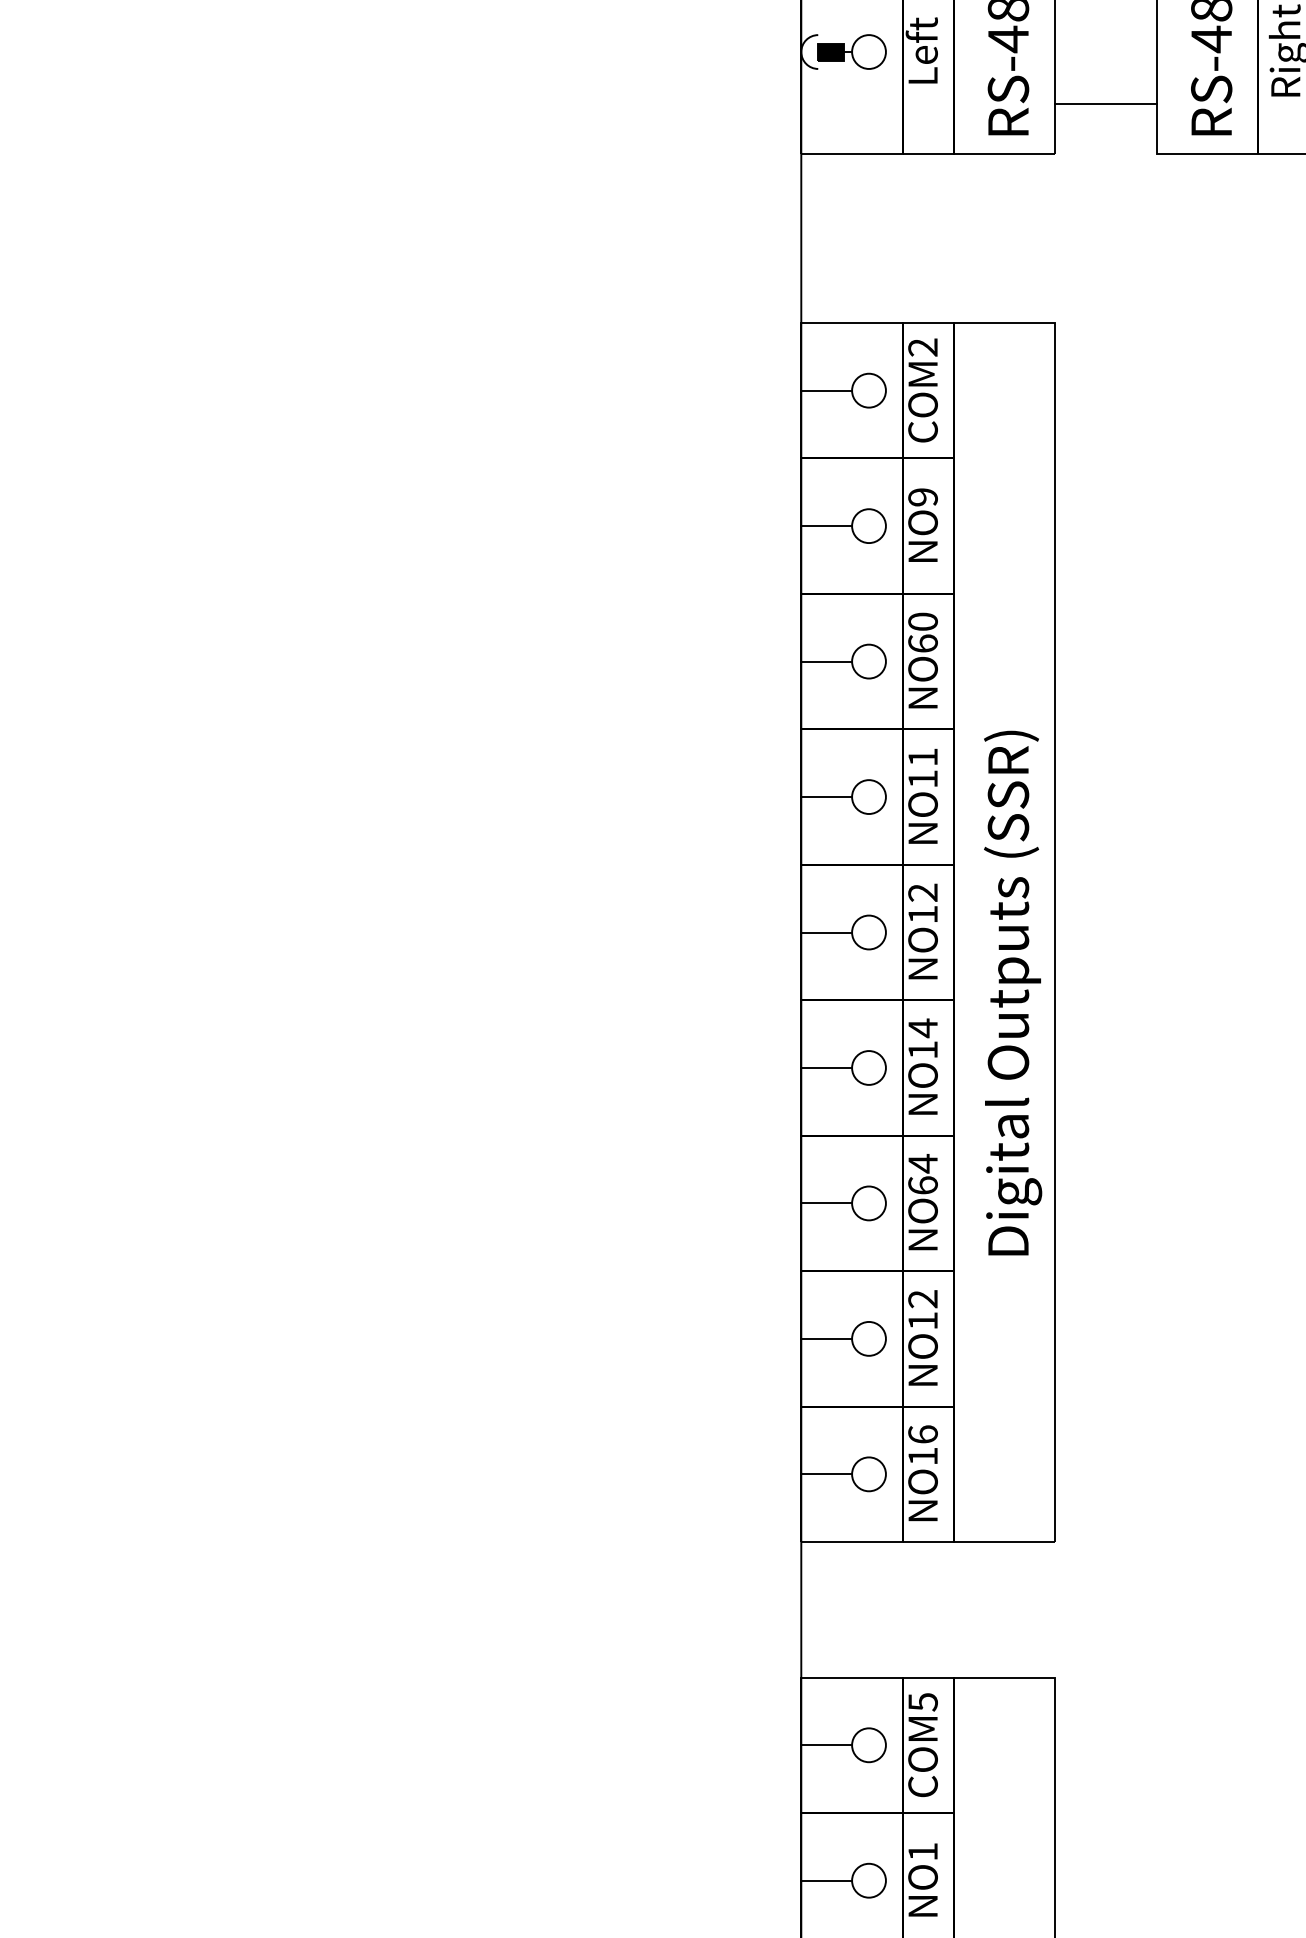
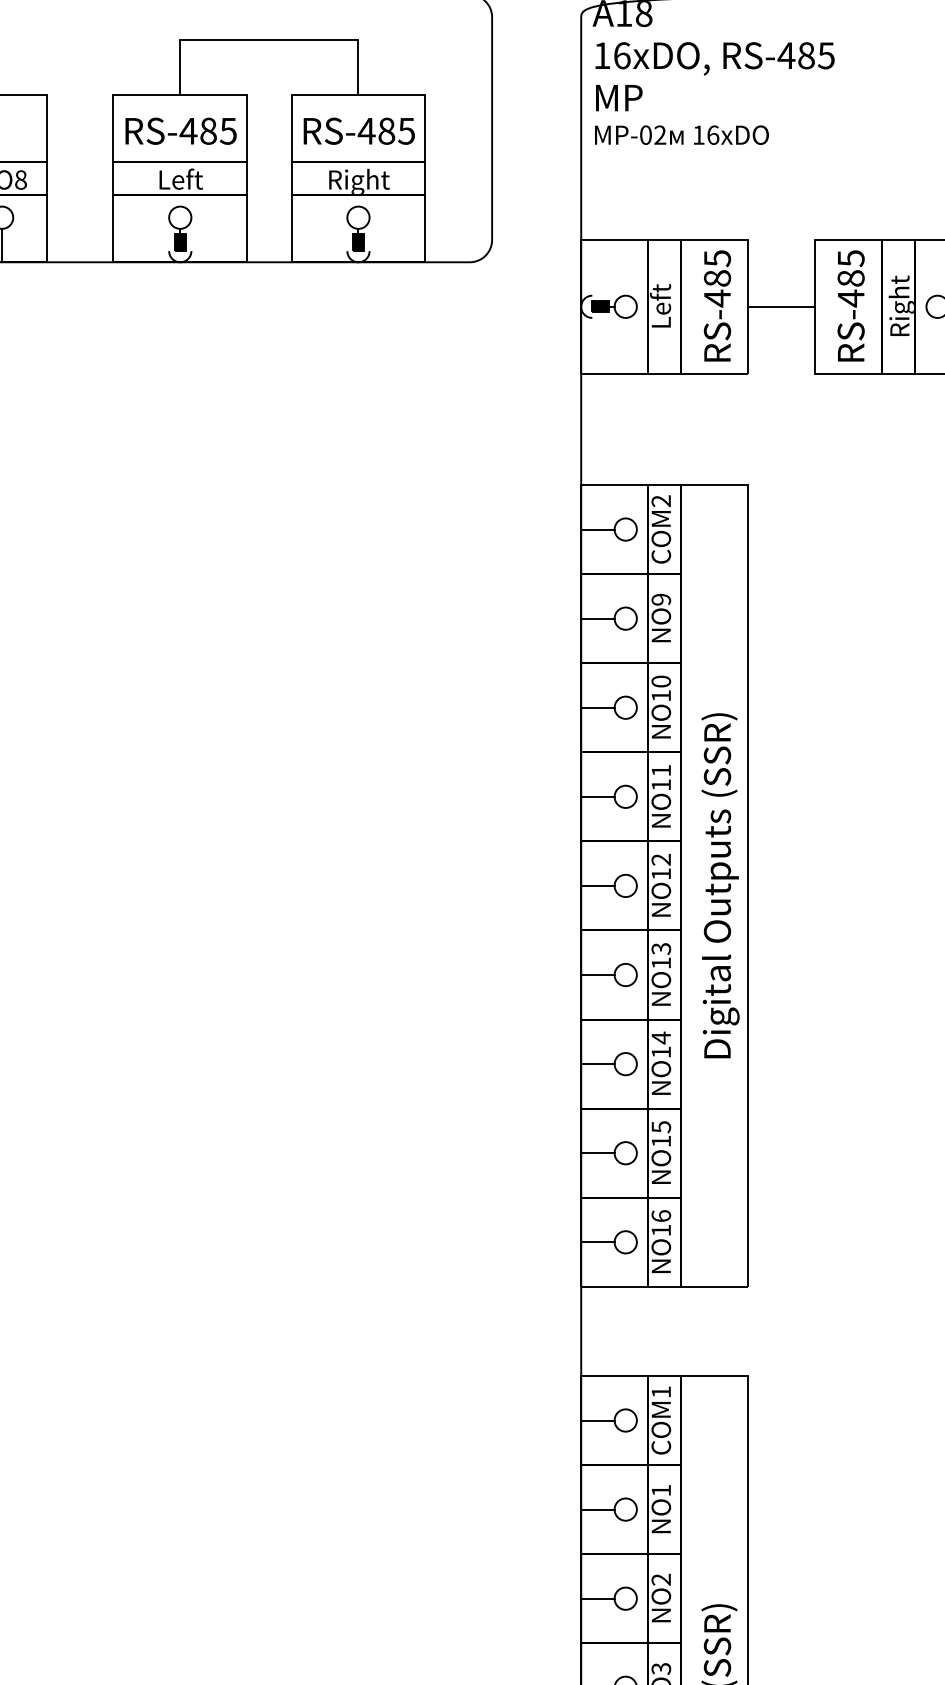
line: (1105, 103) -> (781, 306), moved
text: (923, 642) -> (661, 695), NO60 -> NO10
text: (1013, 992) -> (720, 885), moved
text: (923, 1027) -> (661, 948), NO14 -> NO13
text: (923, 1184) -> (661, 1051), NO64 -> NO14
text: (923, 1299) -> (661, 1127), NO12 -> NO15
text: (923, 1702) -> (661, 1392), COM5 -> COM1

